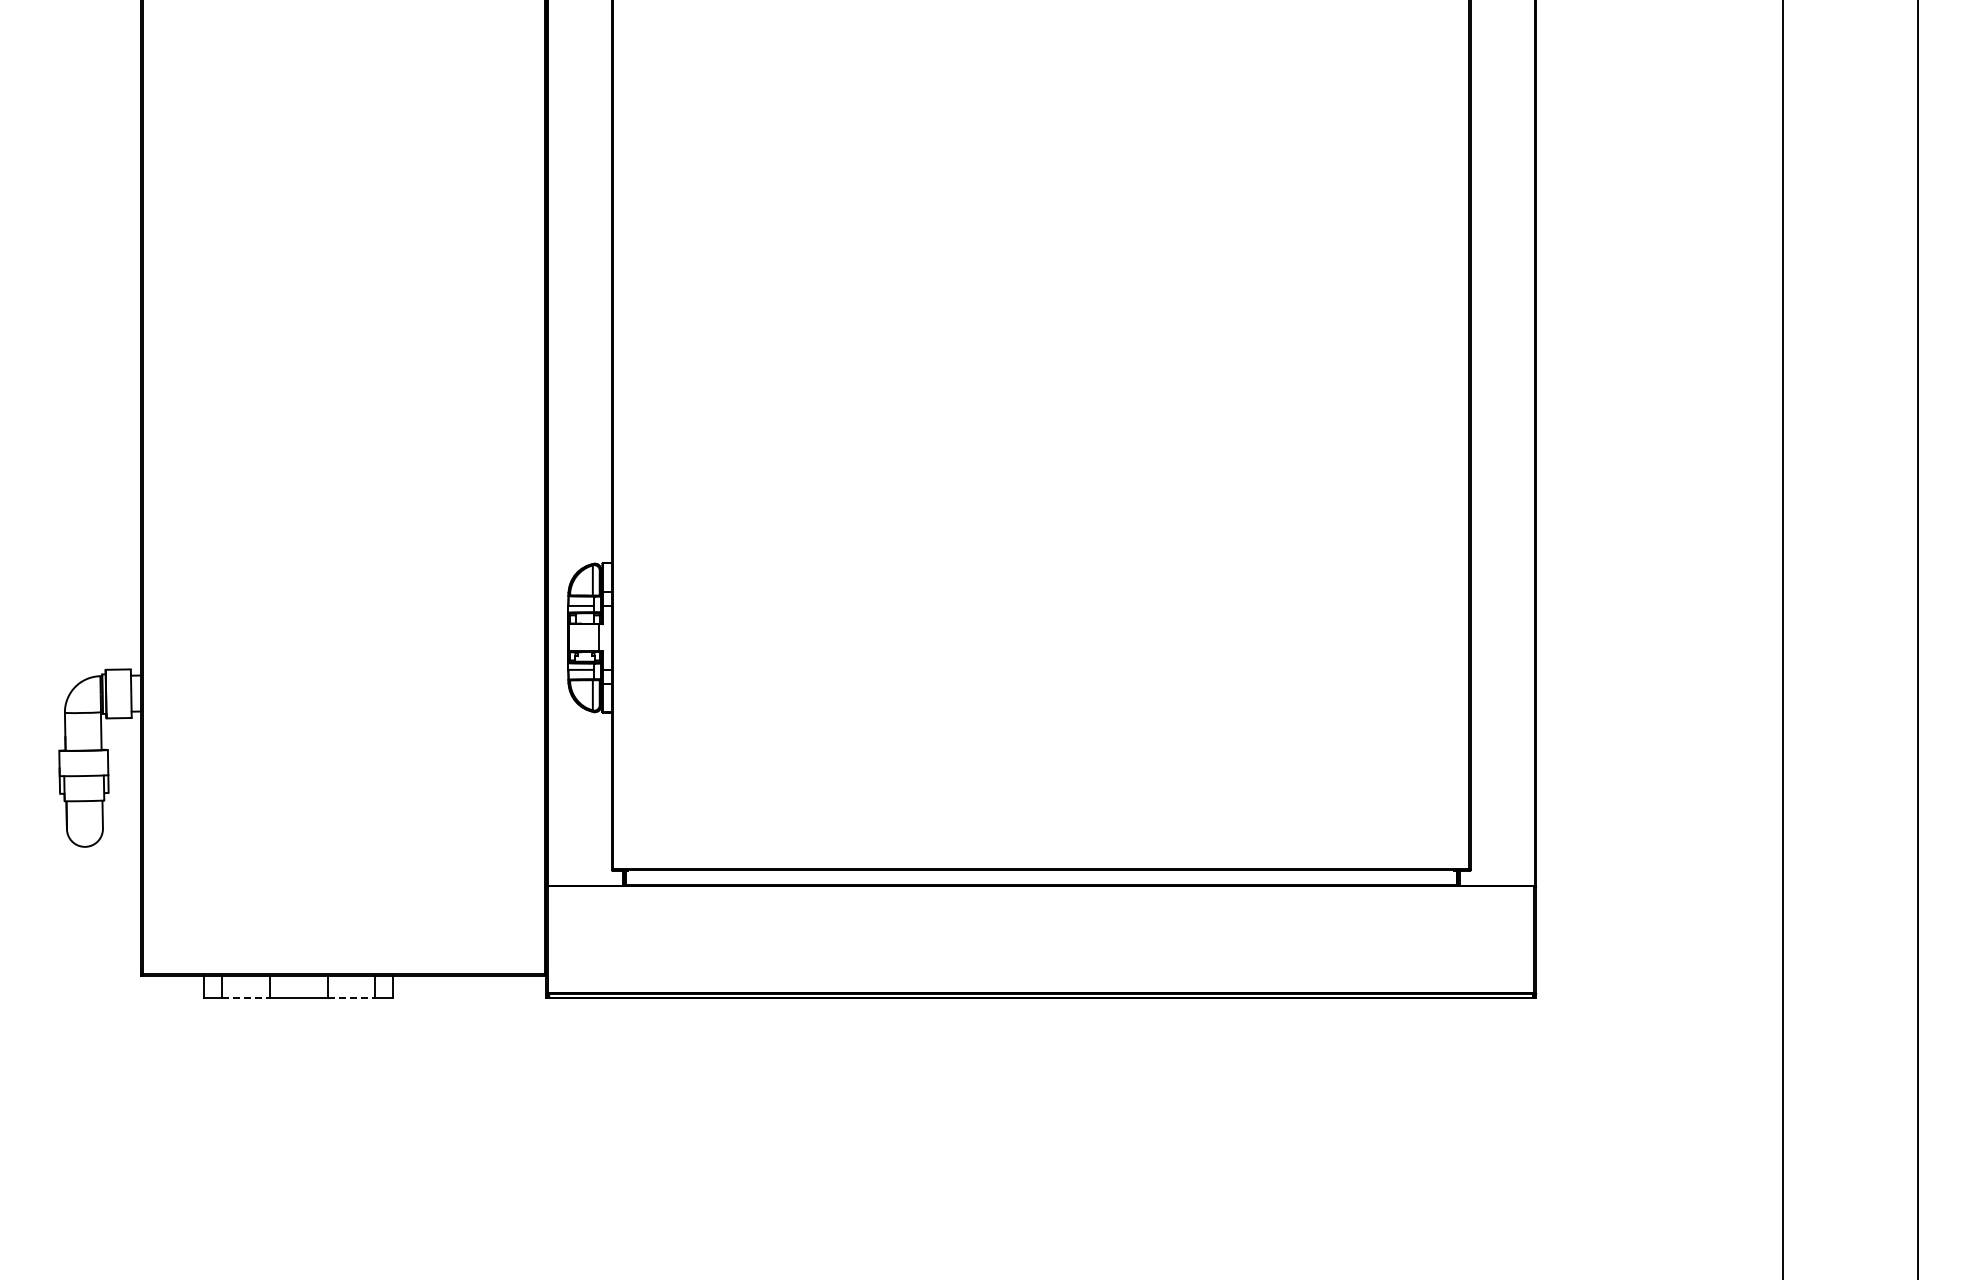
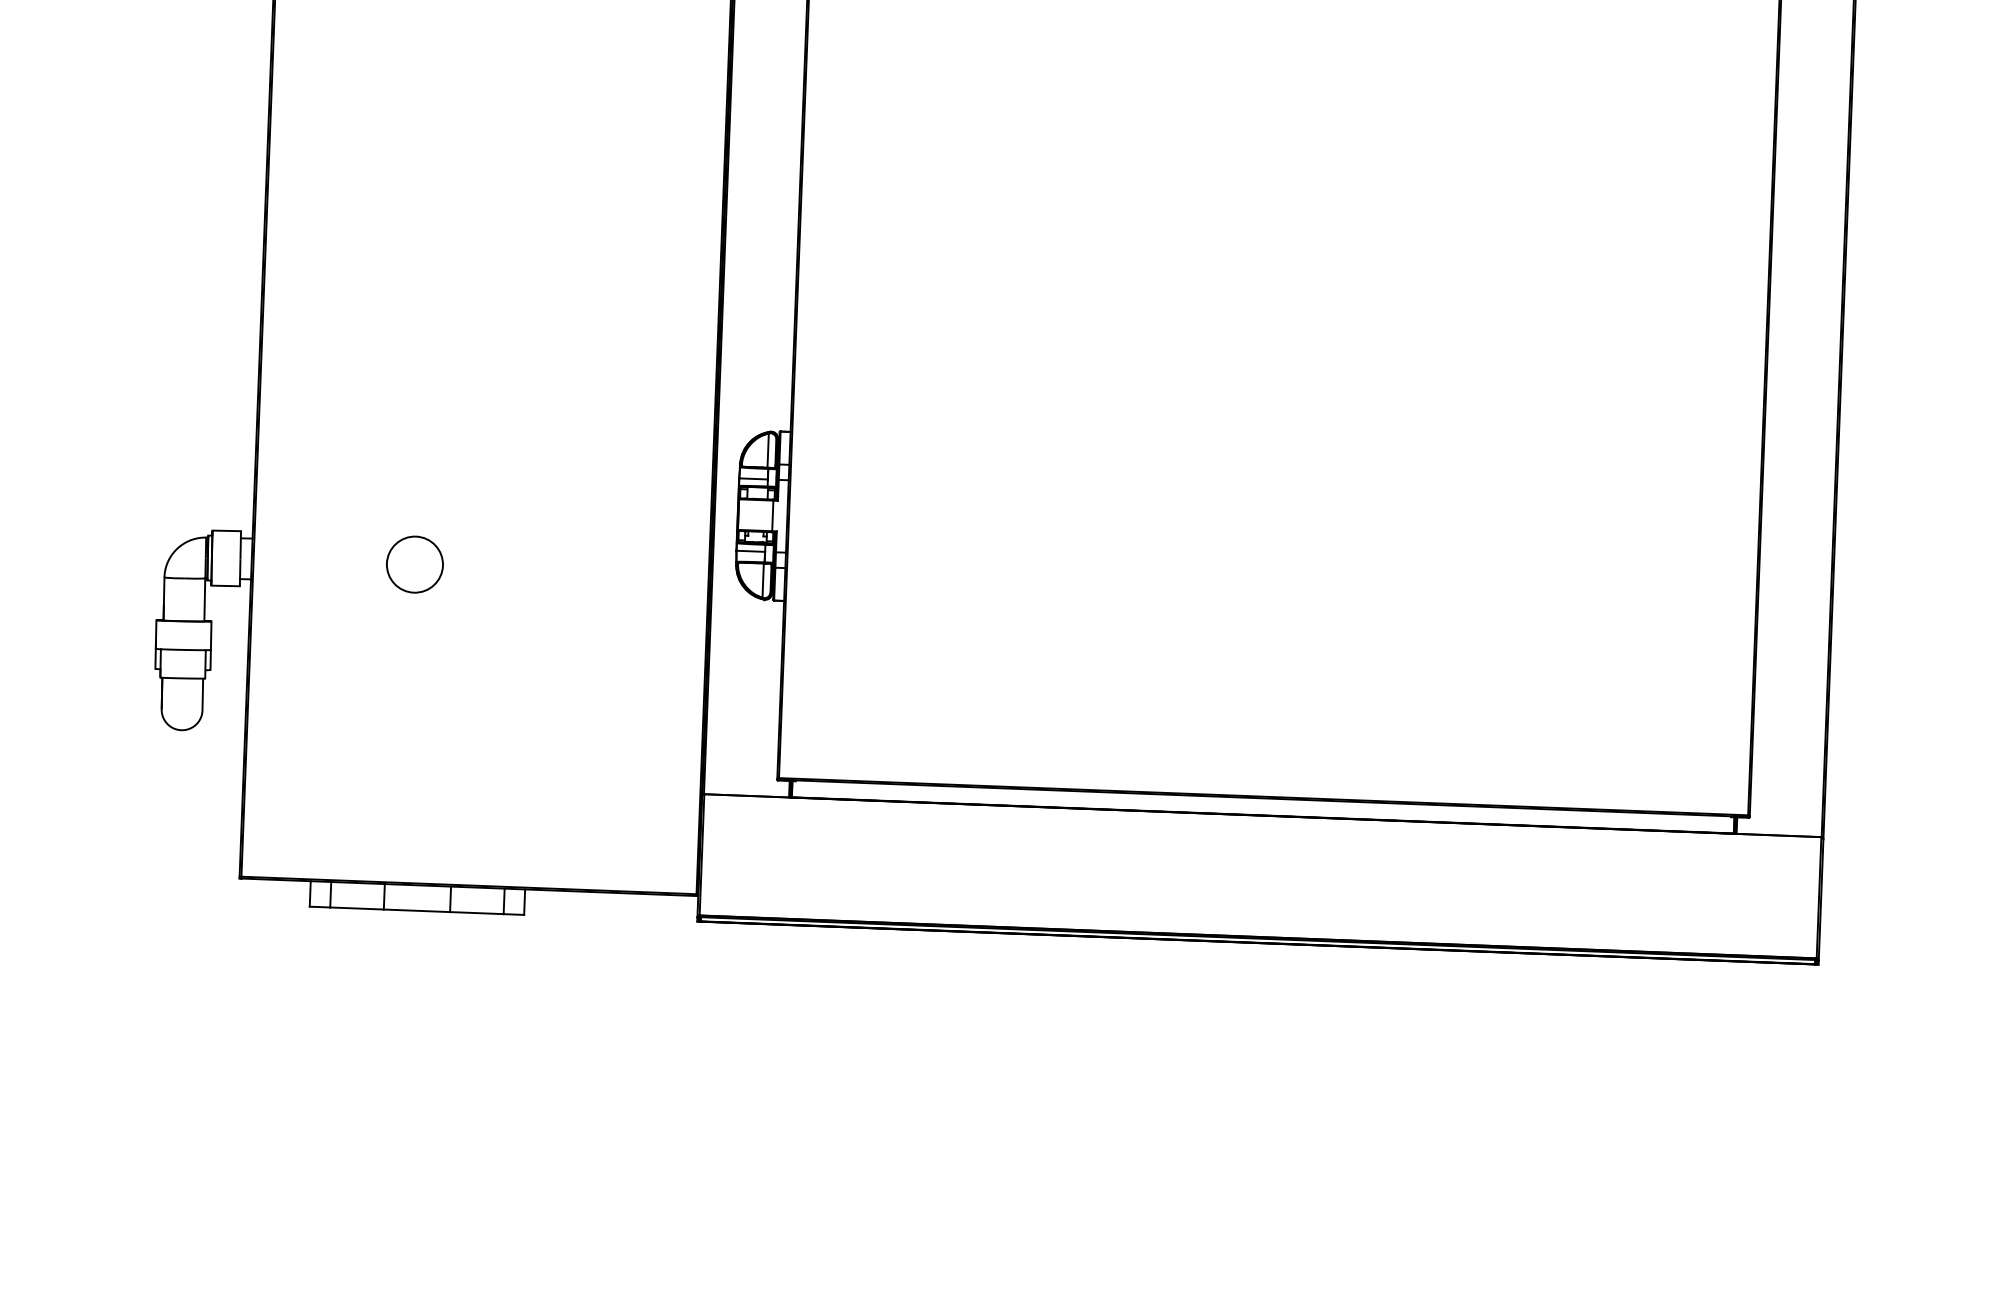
circle: (284, 692) -> (414, 564), added
line: (245, 998) -> (356, 908), dashed -> solid
line: (351, 998) -> (476, 913), dashed -> solid

